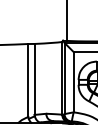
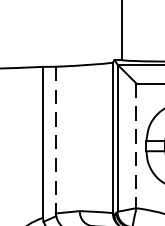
line: (34, 79) -> (55, 140), solid -> dashed
line: (73, 82) -> (136, 146), solid -> dashed

